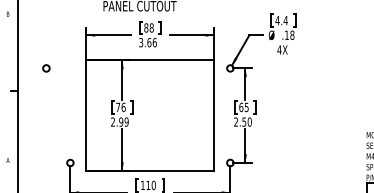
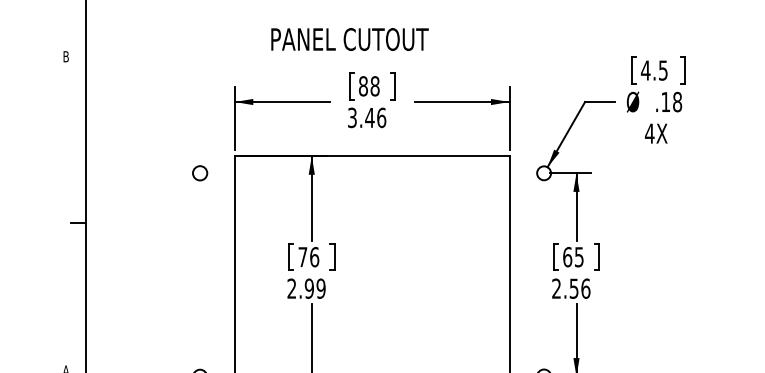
text: (285, 20) -> (662, 70), 4.4 -> 4.5
text: (149, 42) -> (370, 117), 3.66 -> 3.46
circle: (46, 68) -> (200, 173), moved
text: (249, 121) -> (585, 287), 2.50 -> 2.56

